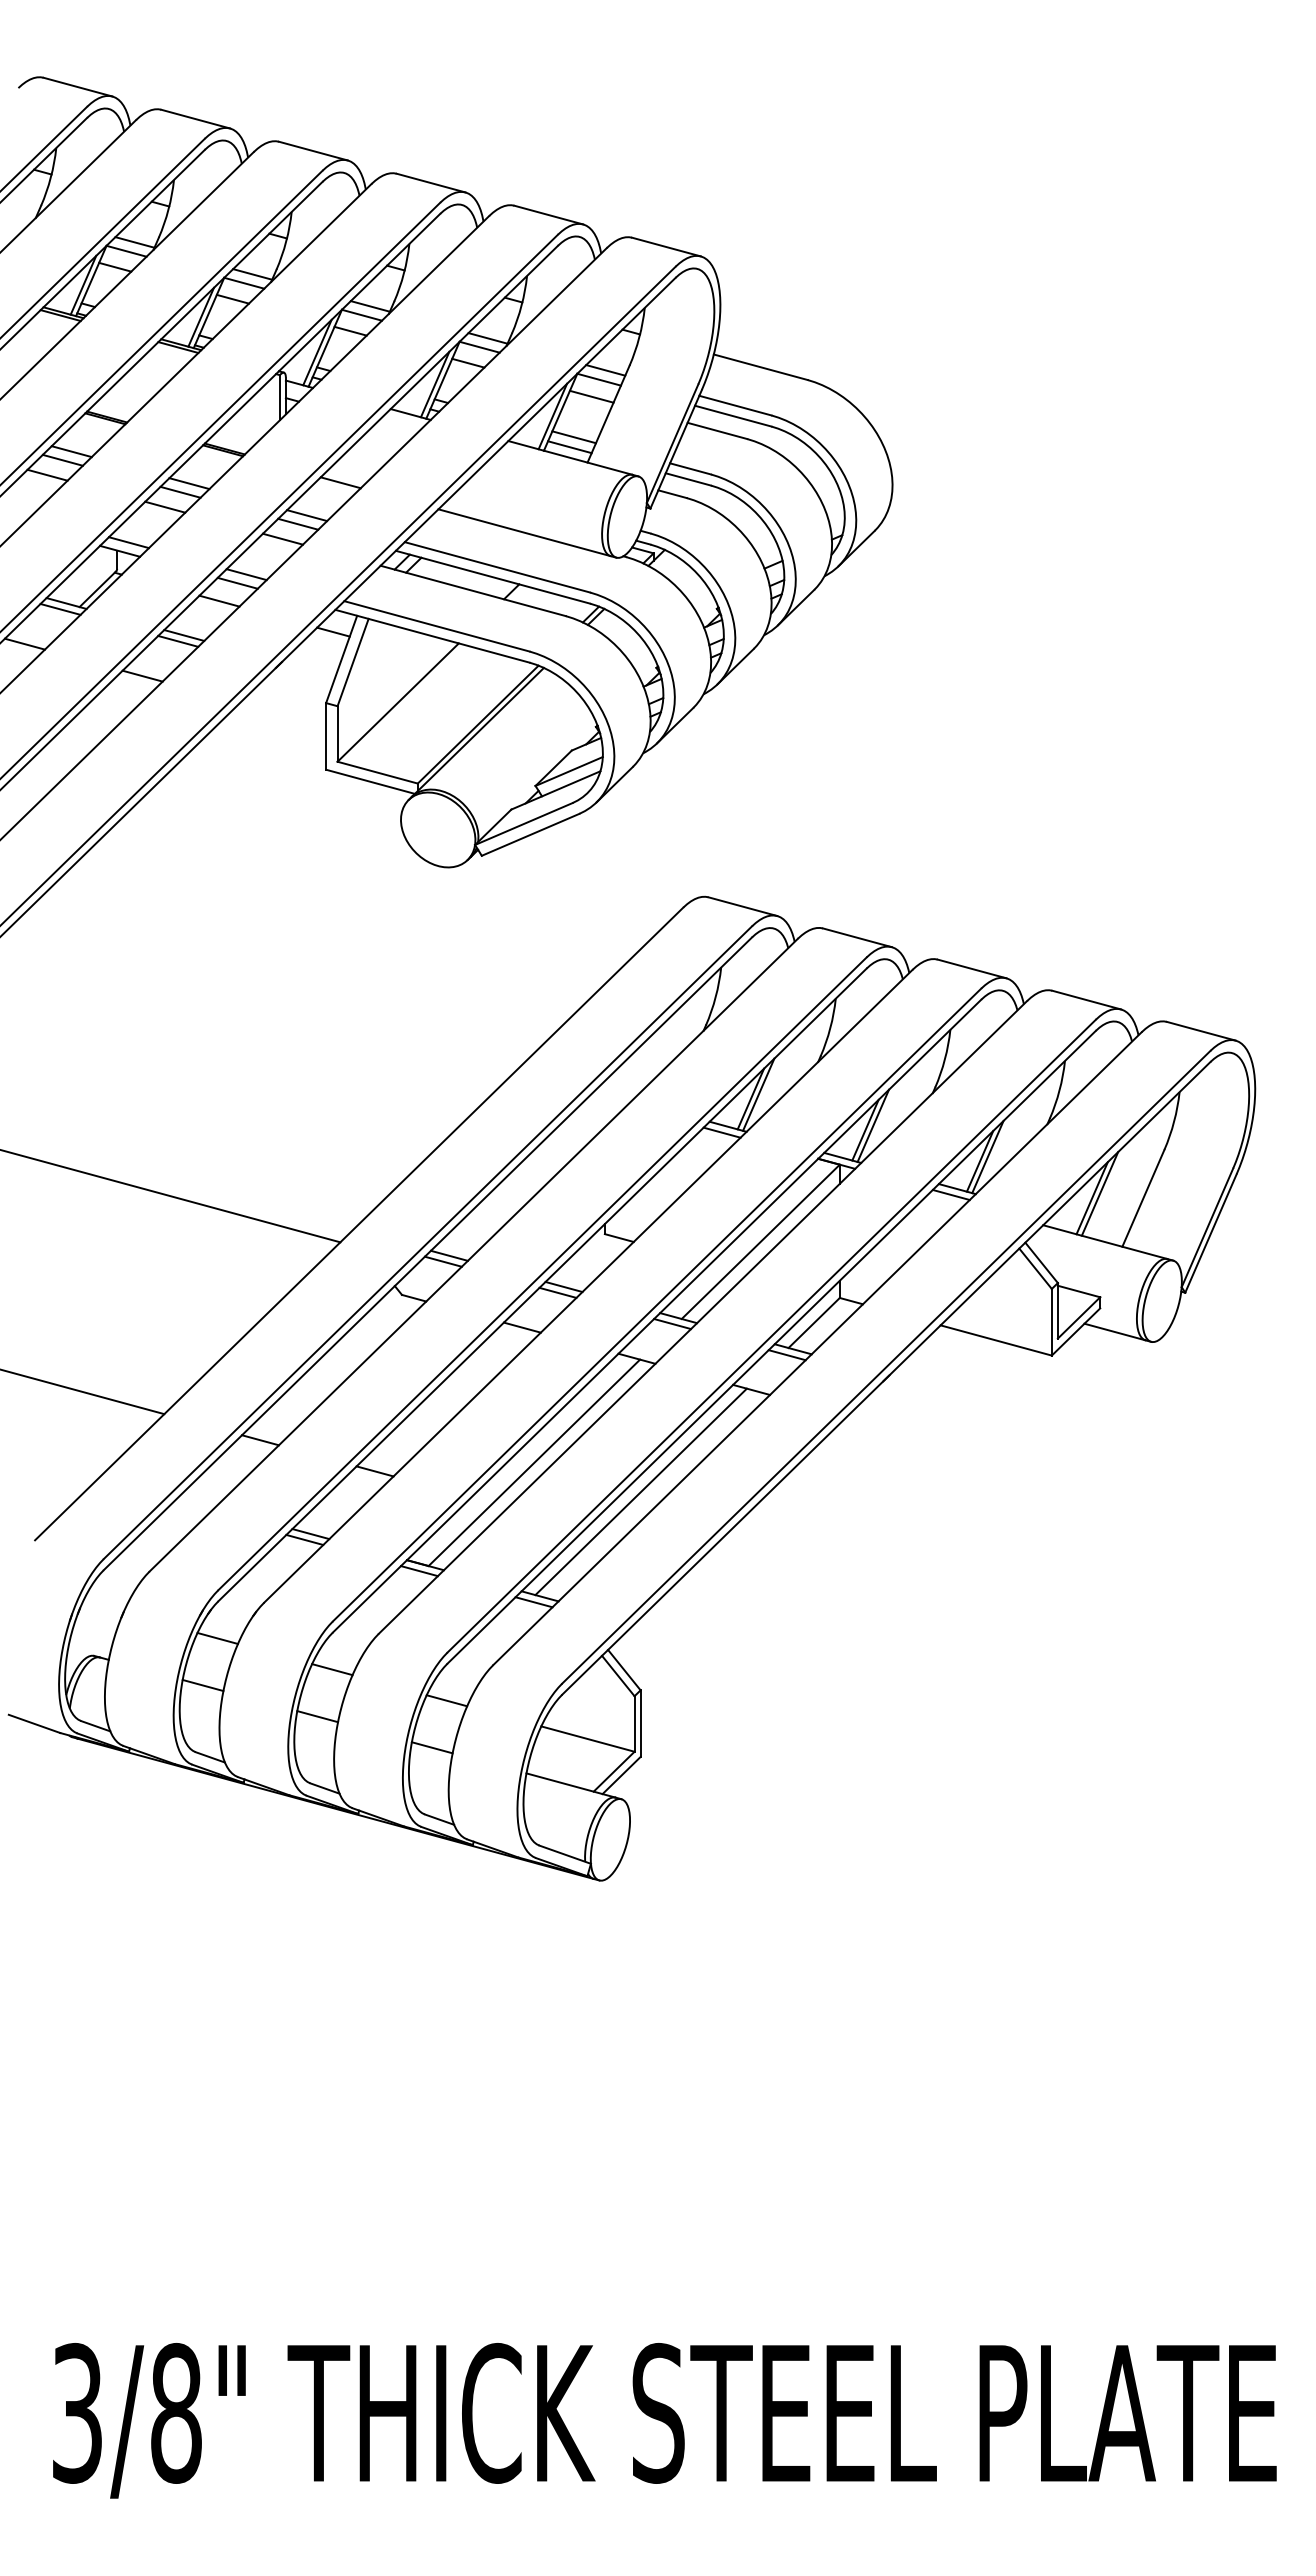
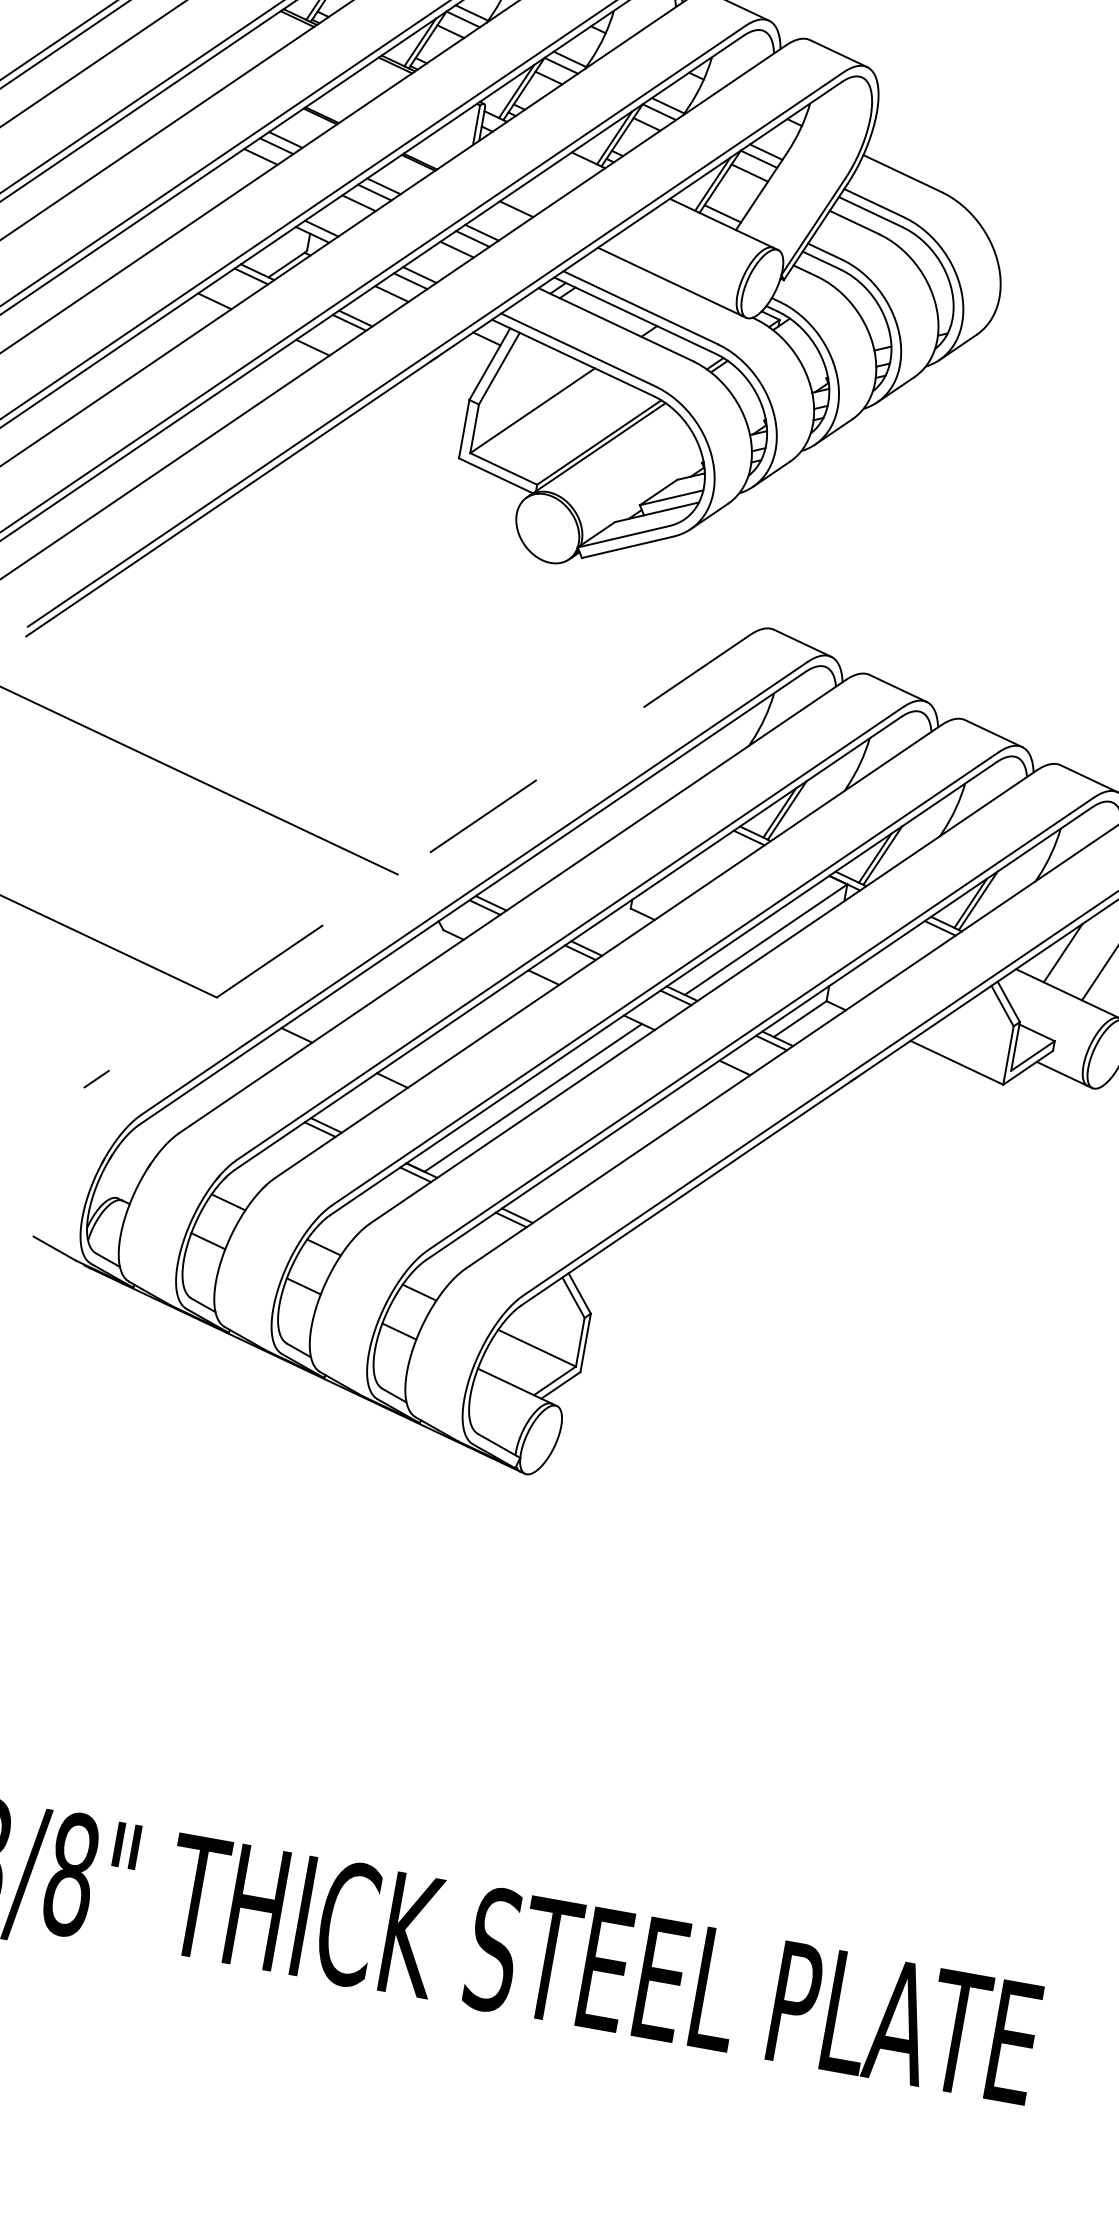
line: (573, 437) -> (727, 205), removed
line: (1099, 1193) -> (1070, 950), removed
line: (359, 1223) -> (417, 860), solid -> dashed
line: (640, 1491) -> (621, 1139), removed

